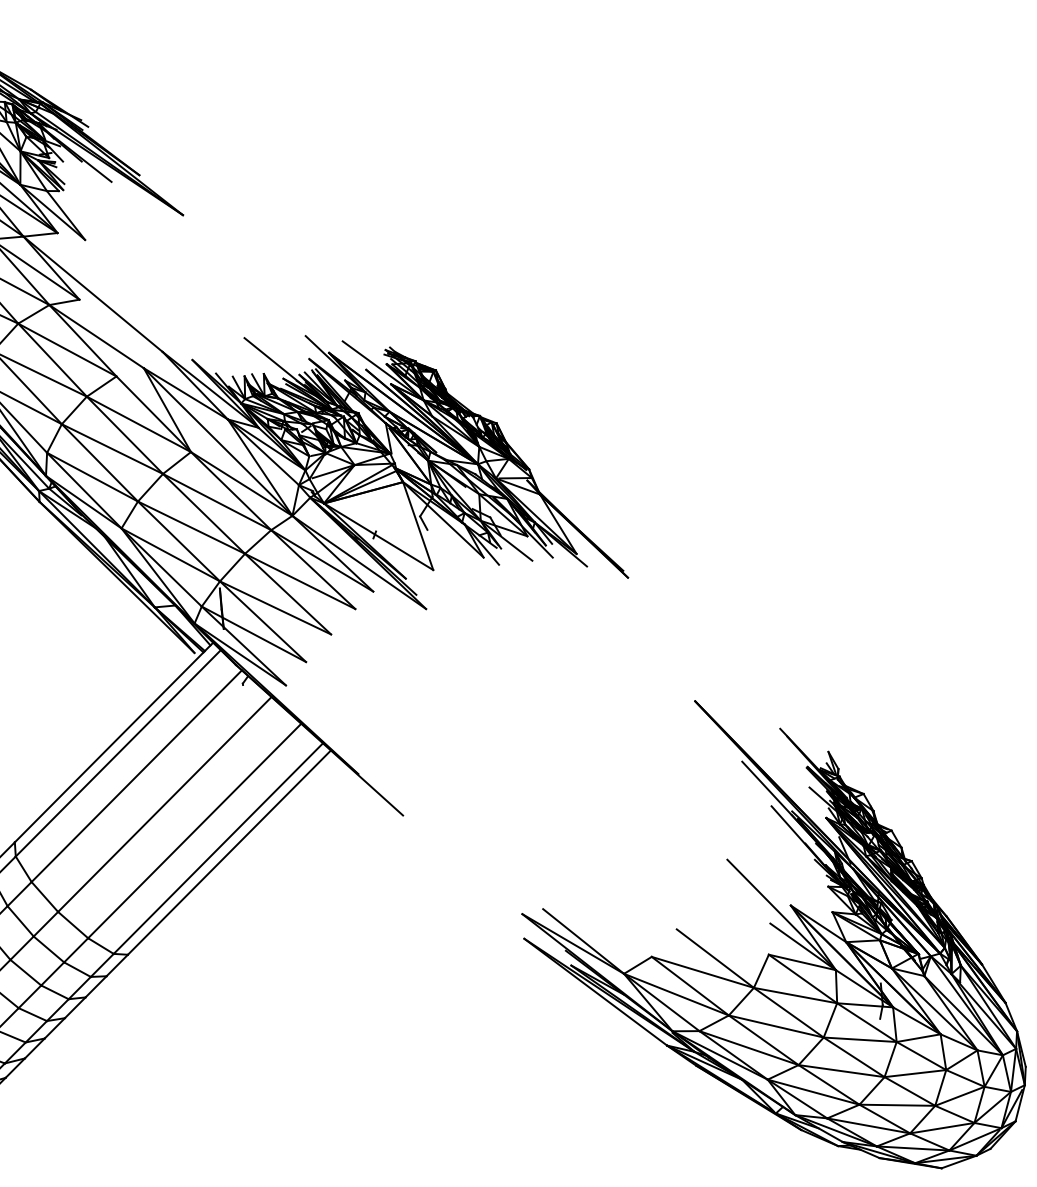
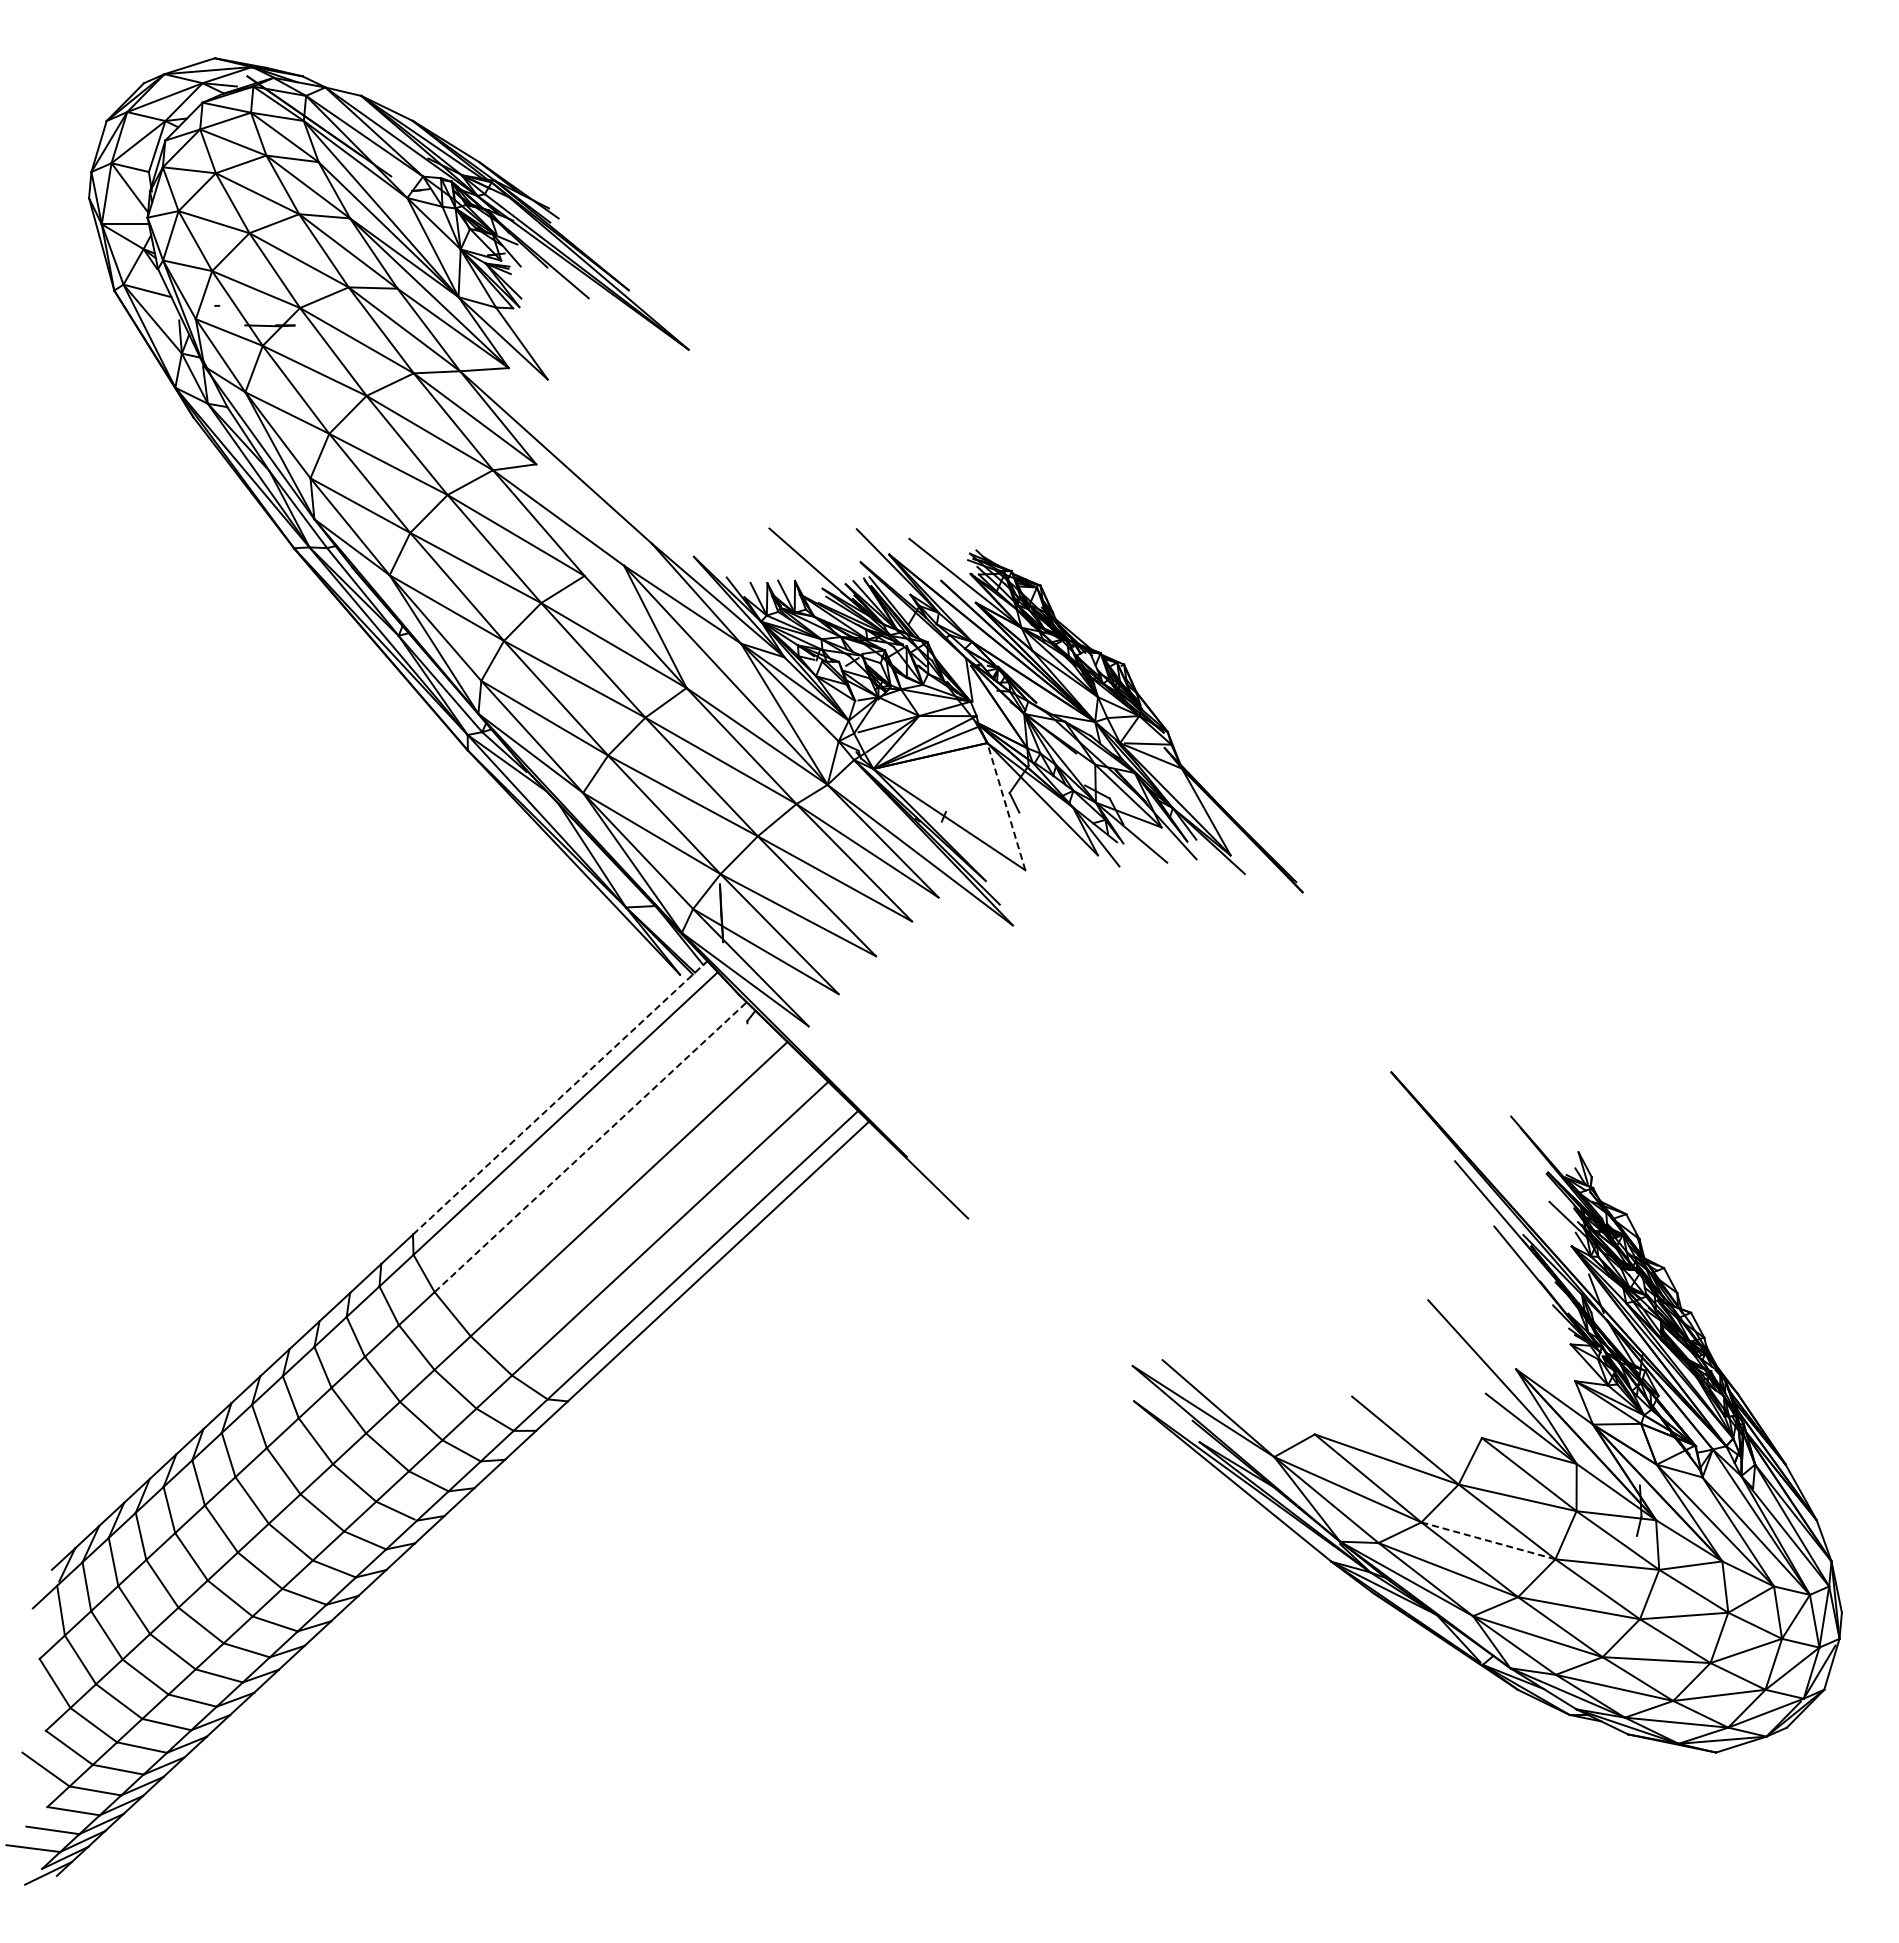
line: (418, 525) -> (1006, 806), solid -> dashed
line: (114, 742) -> (560, 1097), solid -> dashed
line: (137, 775) -> (591, 1146), solid -> dashed
line: (776, 1026) -> (1488, 1540), solid -> dashed

